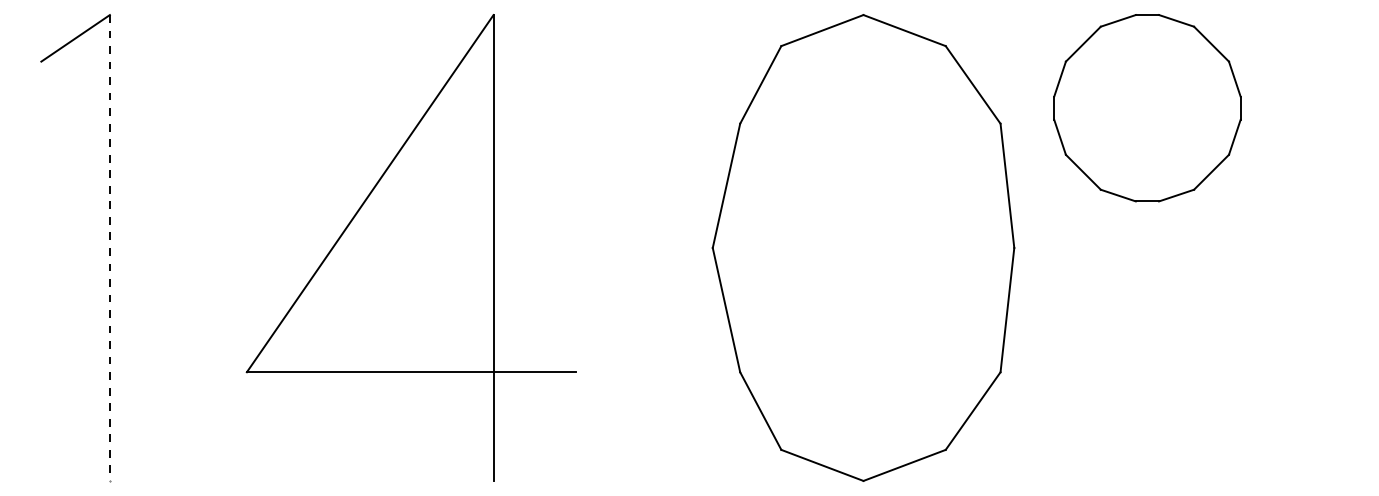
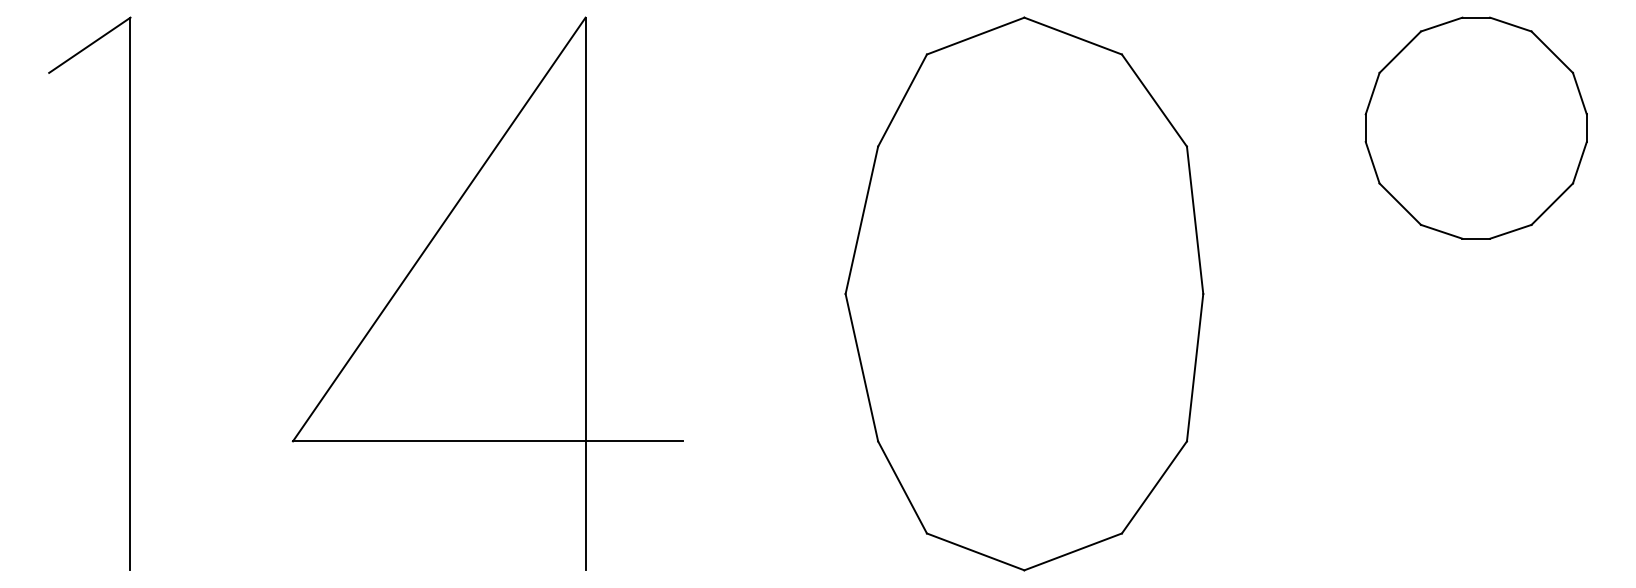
part: (1147, 108) -> (1476, 128), moved
line: (109, 248) -> (130, 294), dashed -> solid

